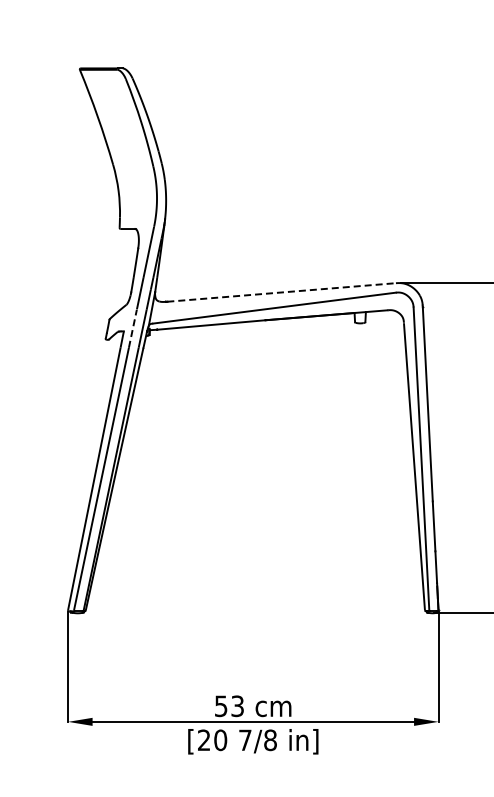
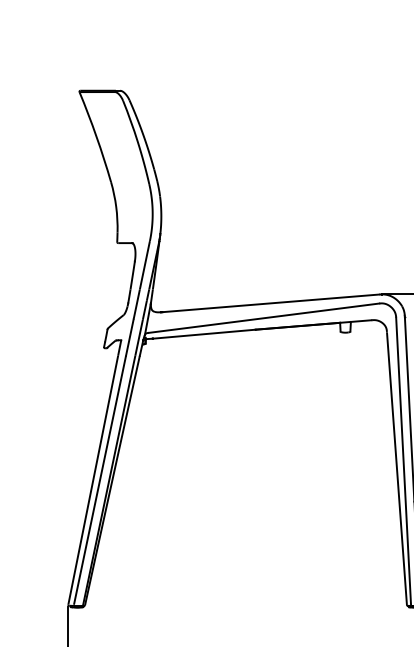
line: (281, 292) -> (270, 303), dashed -> solid
line: (132, 328) -> (129, 337), dashed -> solid

